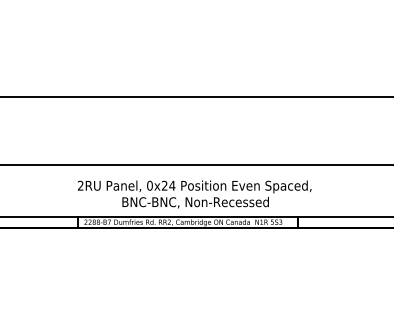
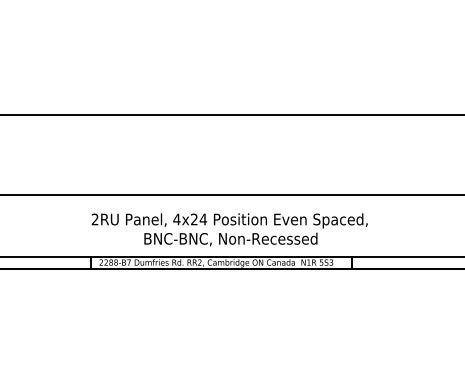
text: (149, 185) -> (176, 219), 0x24 -> 4x24

